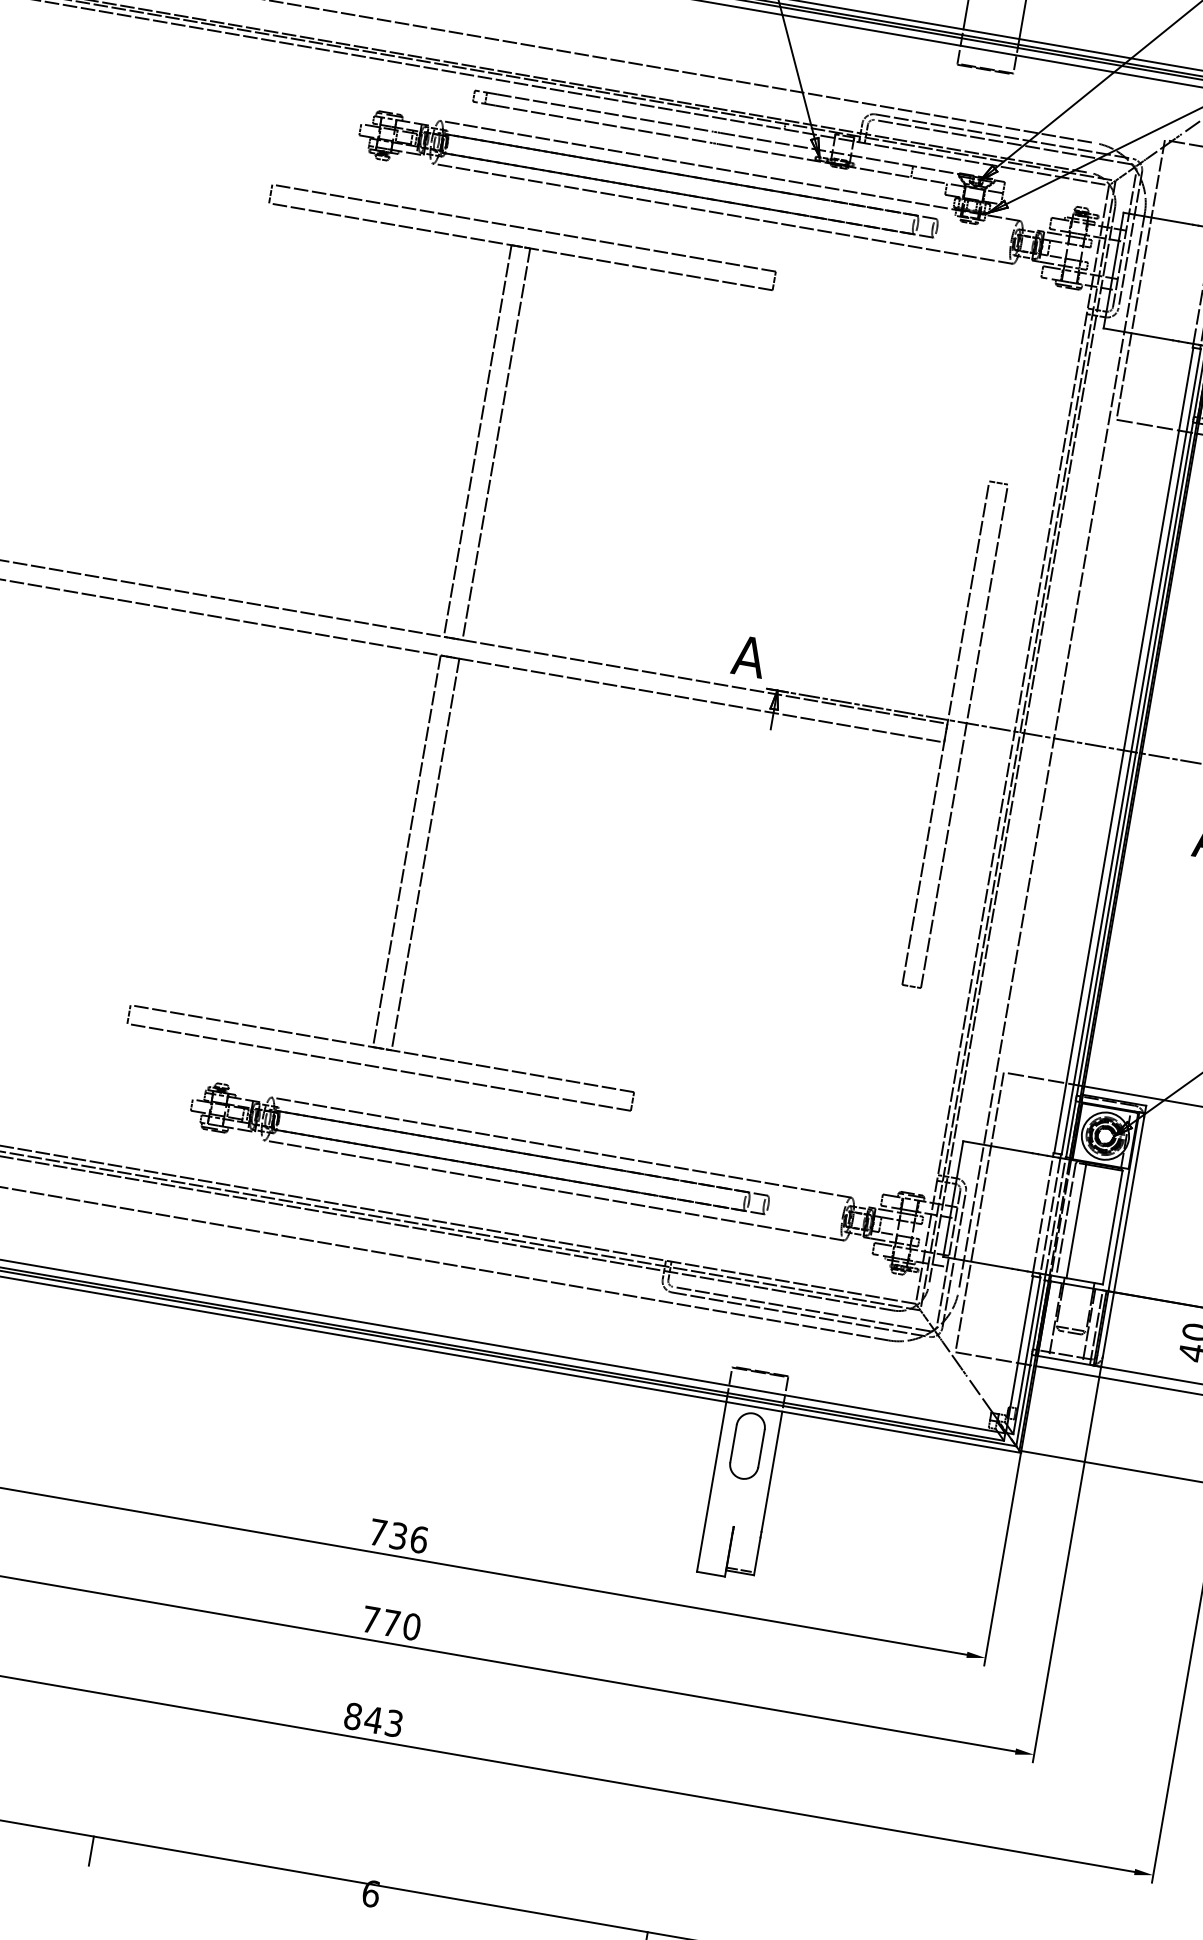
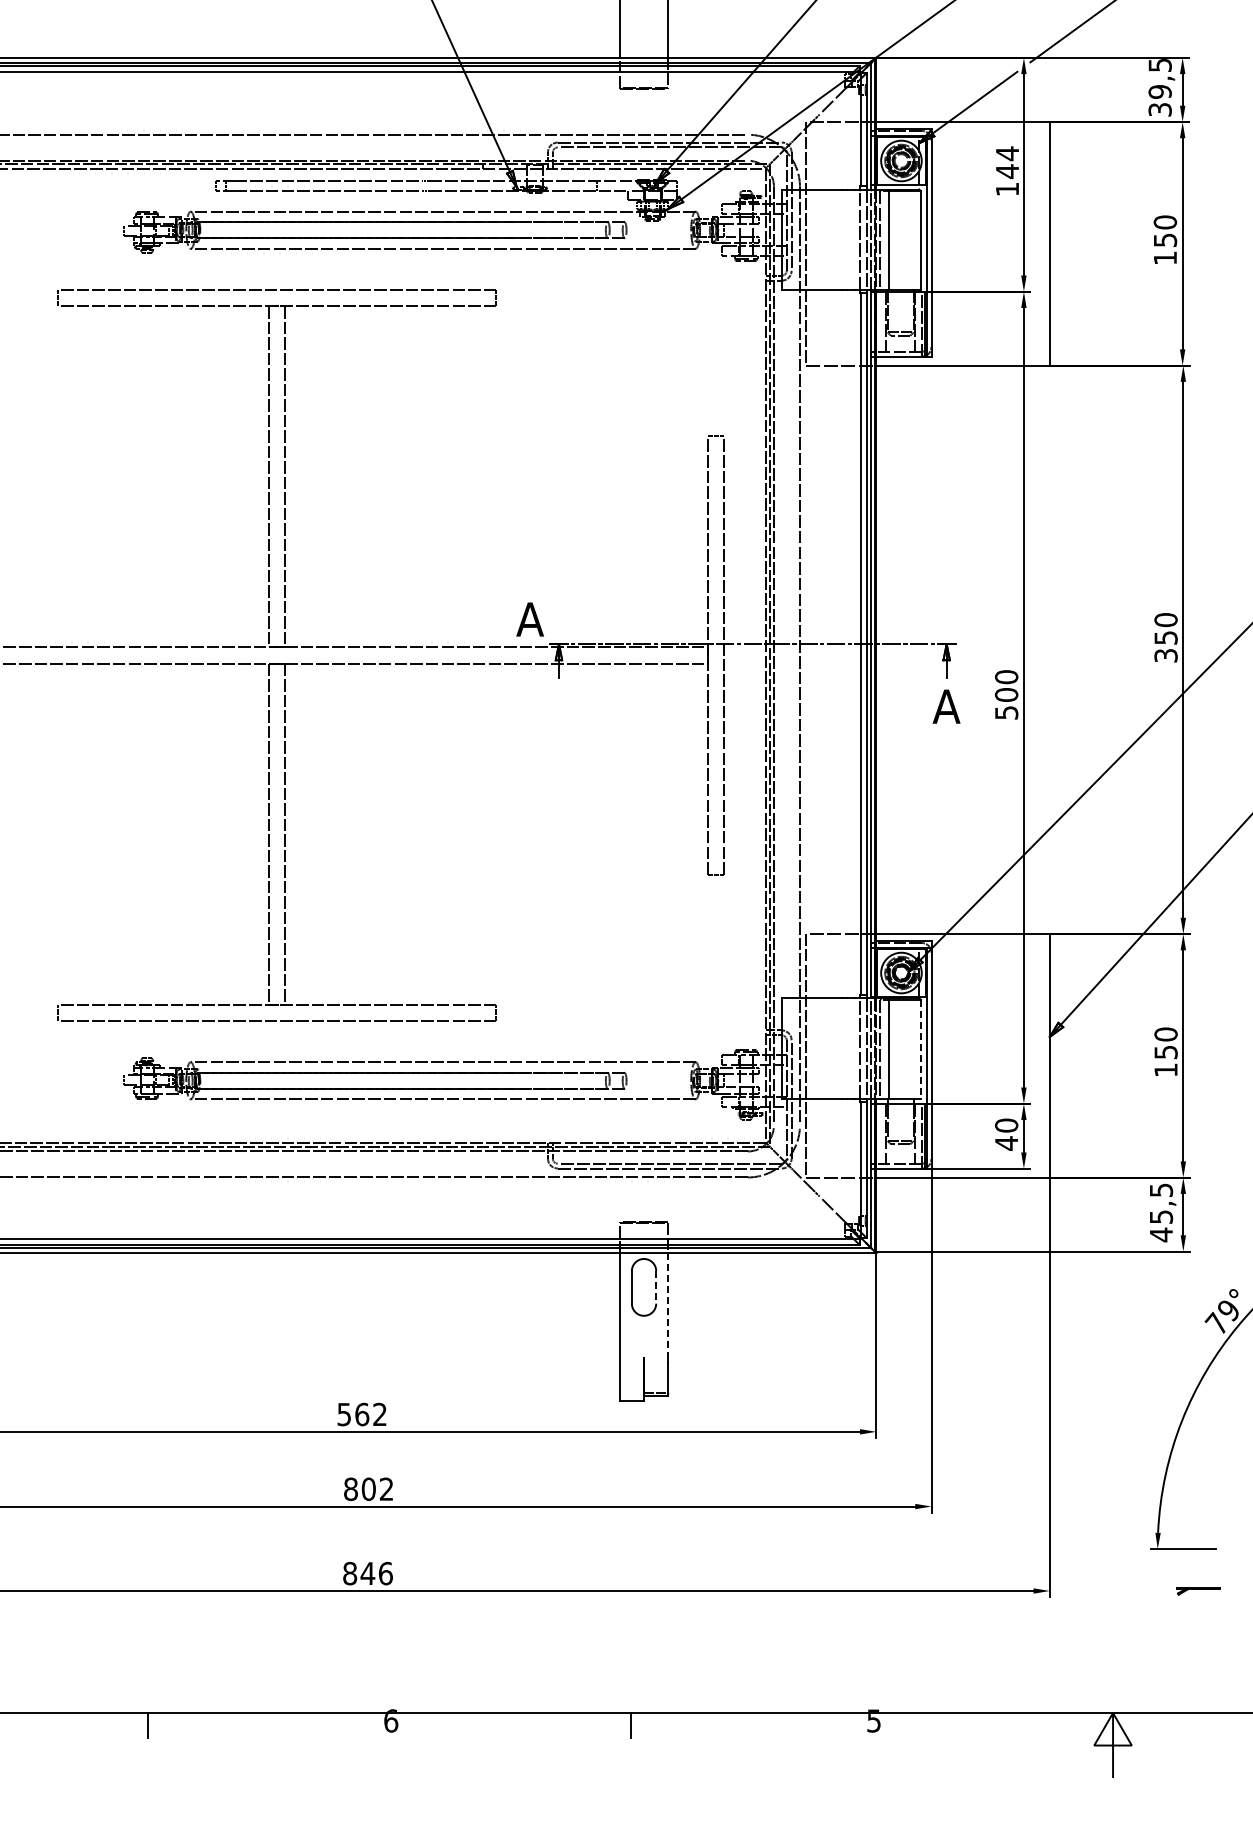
line: (1112, 1227) -> (920, 1049), solid -> dashed
line: (761, 1448) -> (656, 1287), solid -> dashed
line: (771, 1472) -> (668, 1306), solid -> dashed
text: (399, 1536) -> (362, 1414), 736 -> 562
text: (391, 1622) -> (368, 1488), 770 -> 802
text: (393, 1723) -> (385, 1573), 843 -> 846

